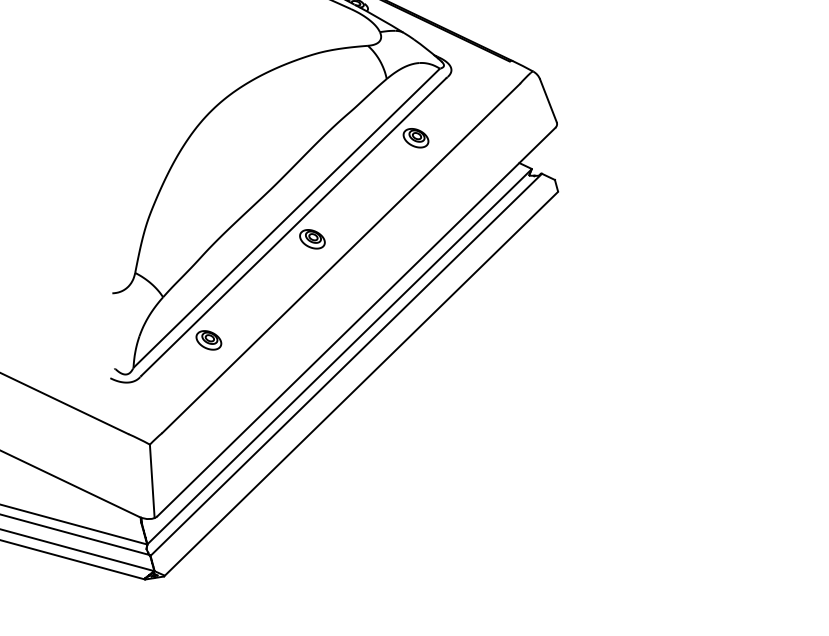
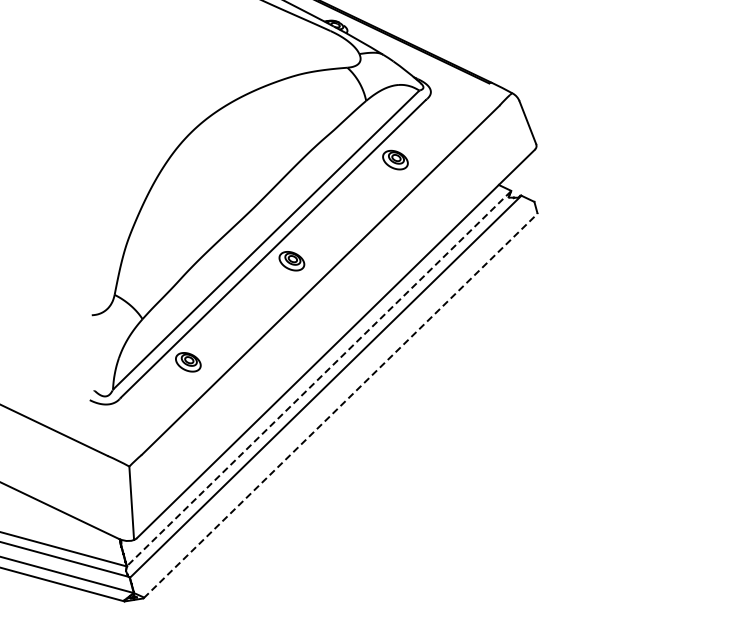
line: (339, 356) -> (318, 378), solid -> dashed
line: (361, 383) -> (340, 405), solid -> dashed

